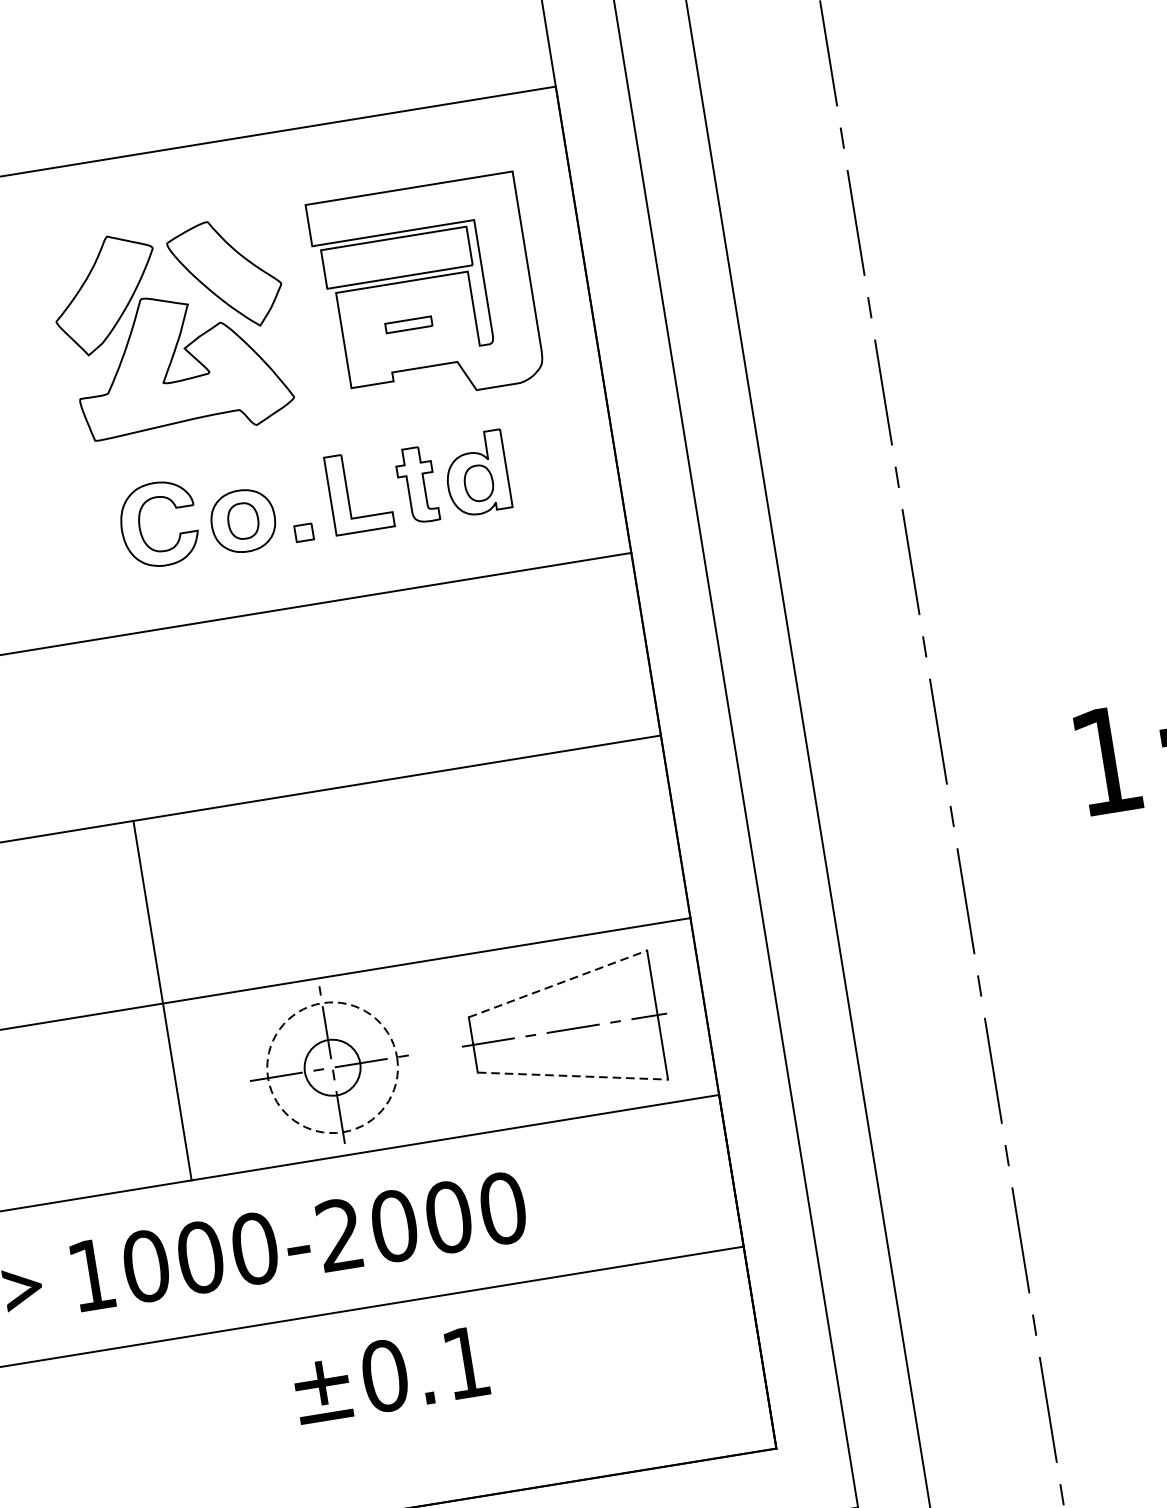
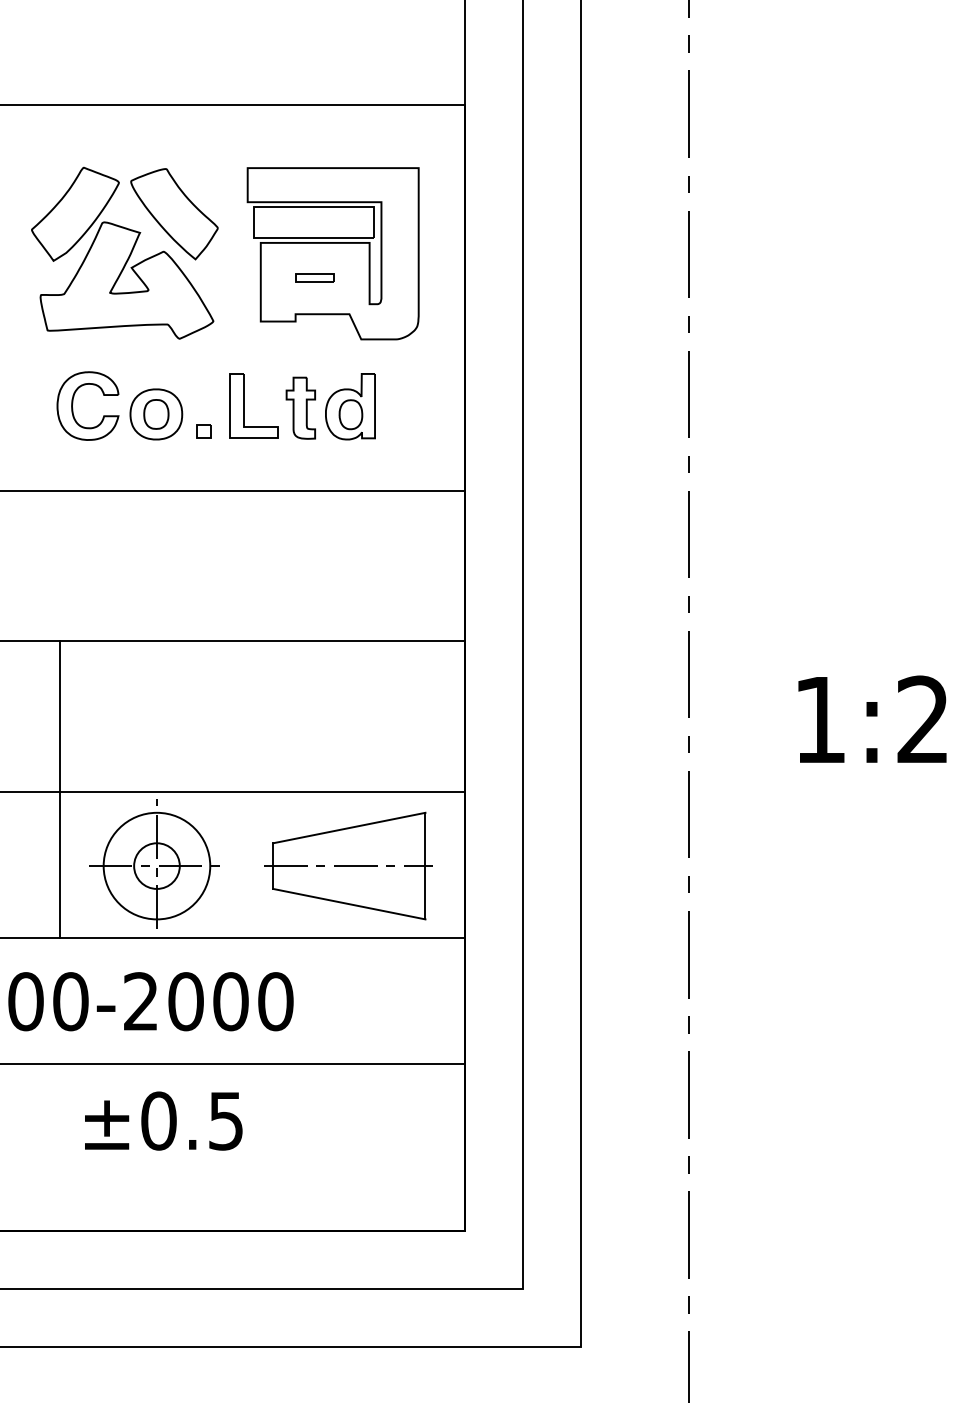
line: (558, 984) -> (349, 828), dashed -> solid
line: (162, 1000) -> (59, 789), moved
circle: (331, 1067) -> (156, 865), dashed -> solid
line: (573, 1076) -> (349, 904), dashed -> solid
text: (465, 1363) -> (225, 1121), ±0.1 -> ±0.5

